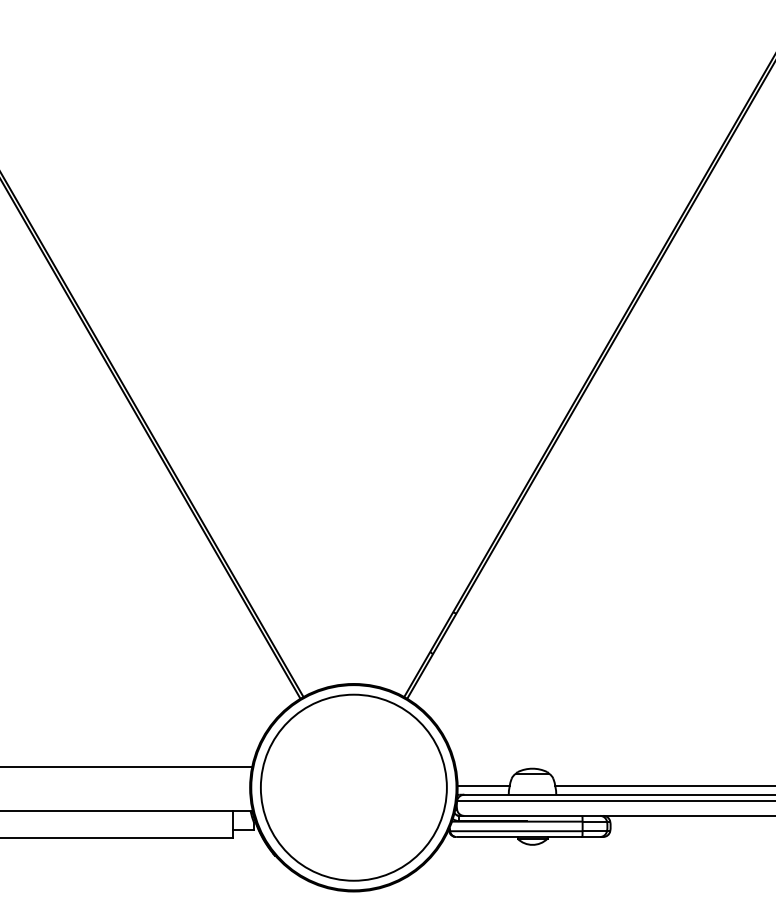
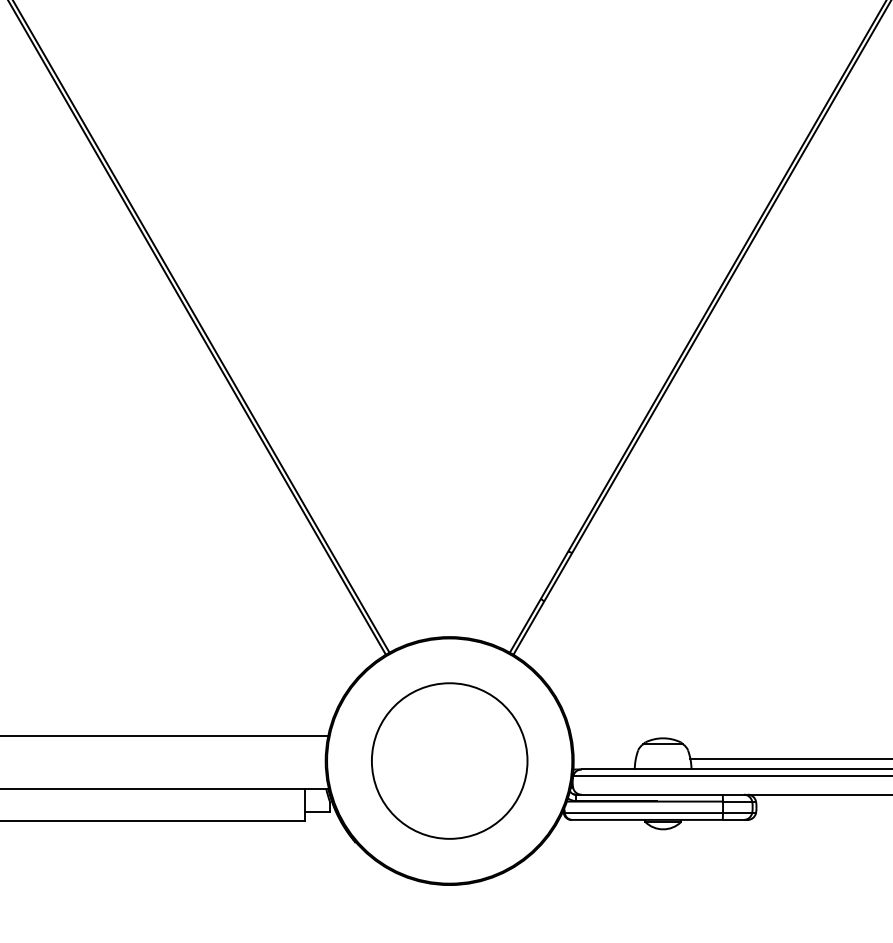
line: (483, 785) -> (604, 758), removed
circle: (353, 787) -> (449, 760), size x0.7

